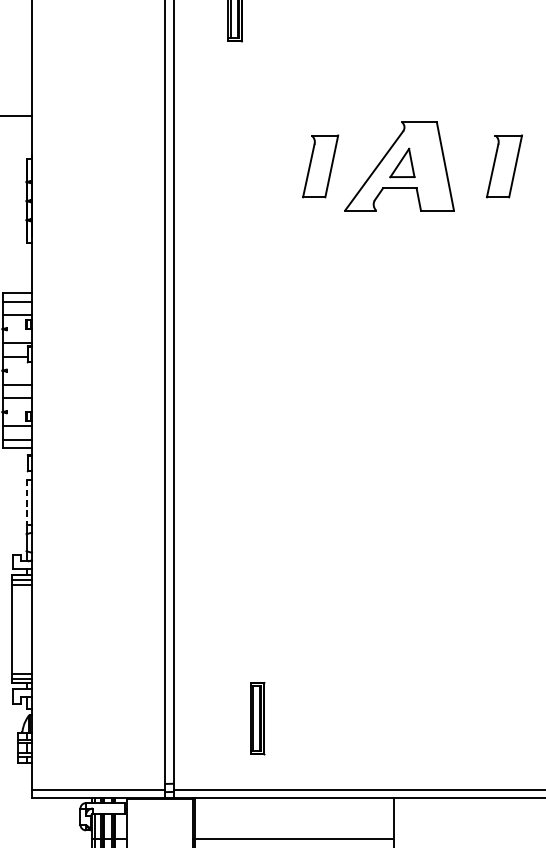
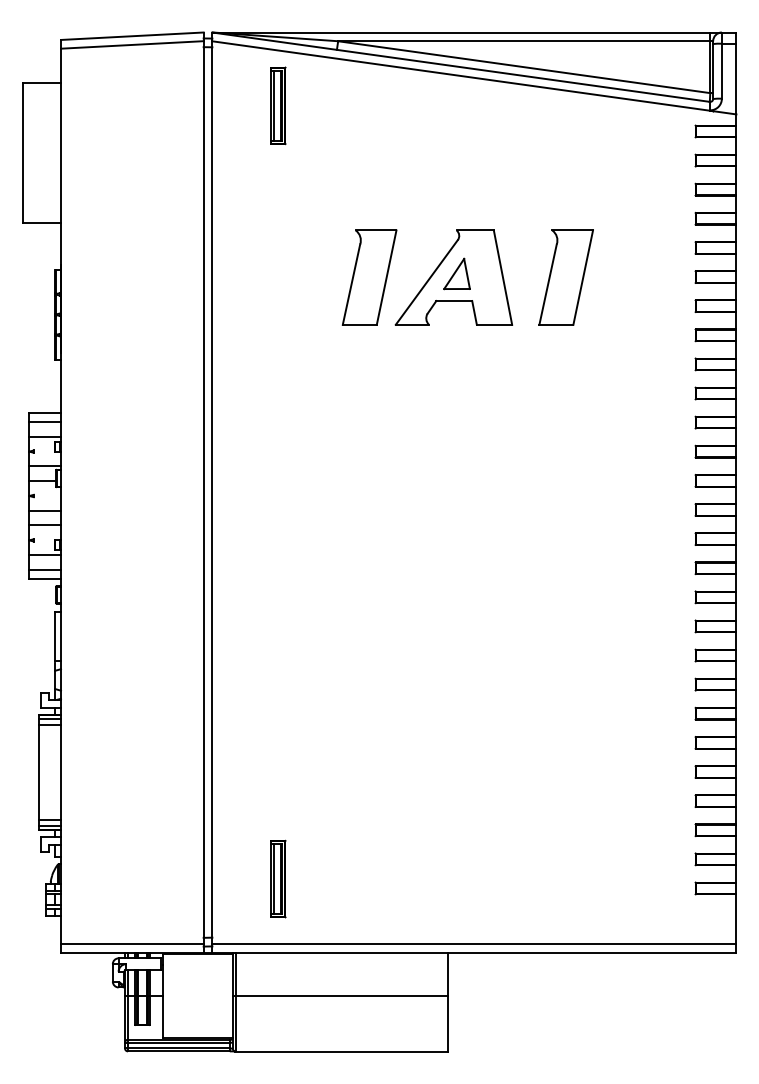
part: (320, 166) -> (369, 277), size x1.43
part: (503, 166) -> (565, 277), size x1.43
line: (26, 503) -> (55, 637), dashed -> solid
part: (257, 718) -> (278, 878), moved

